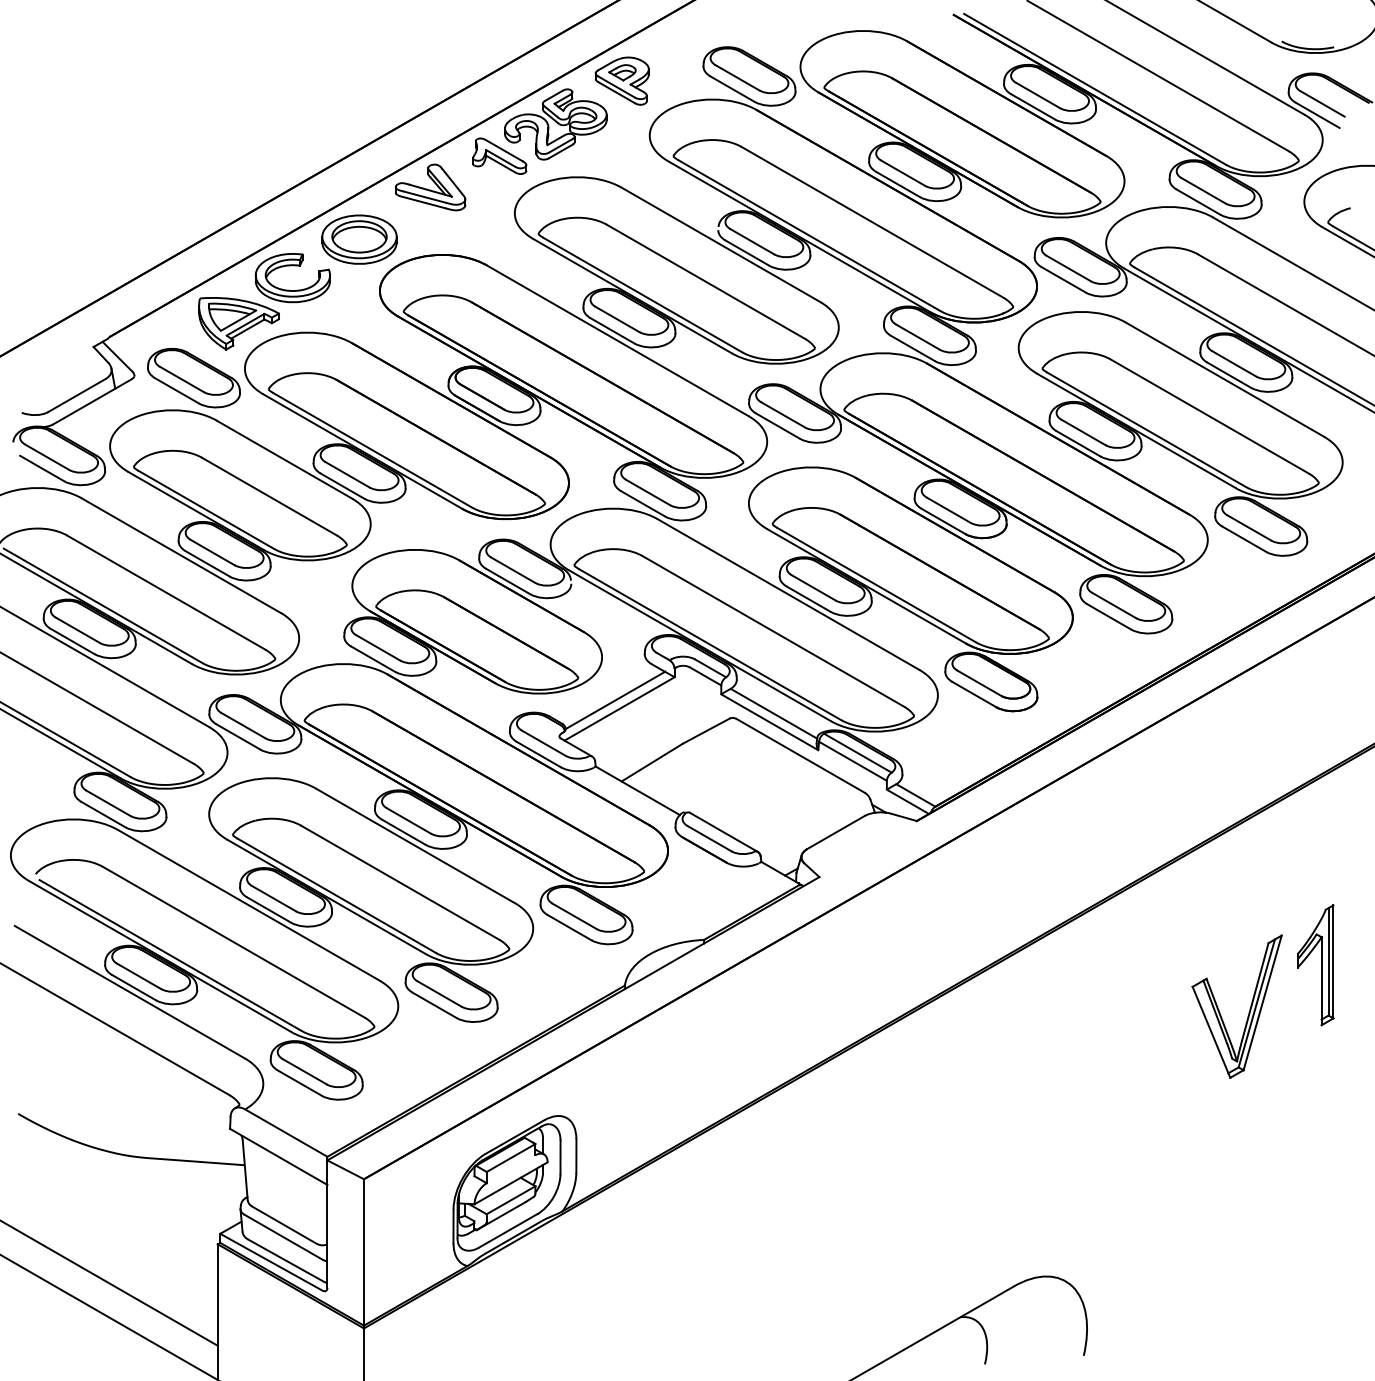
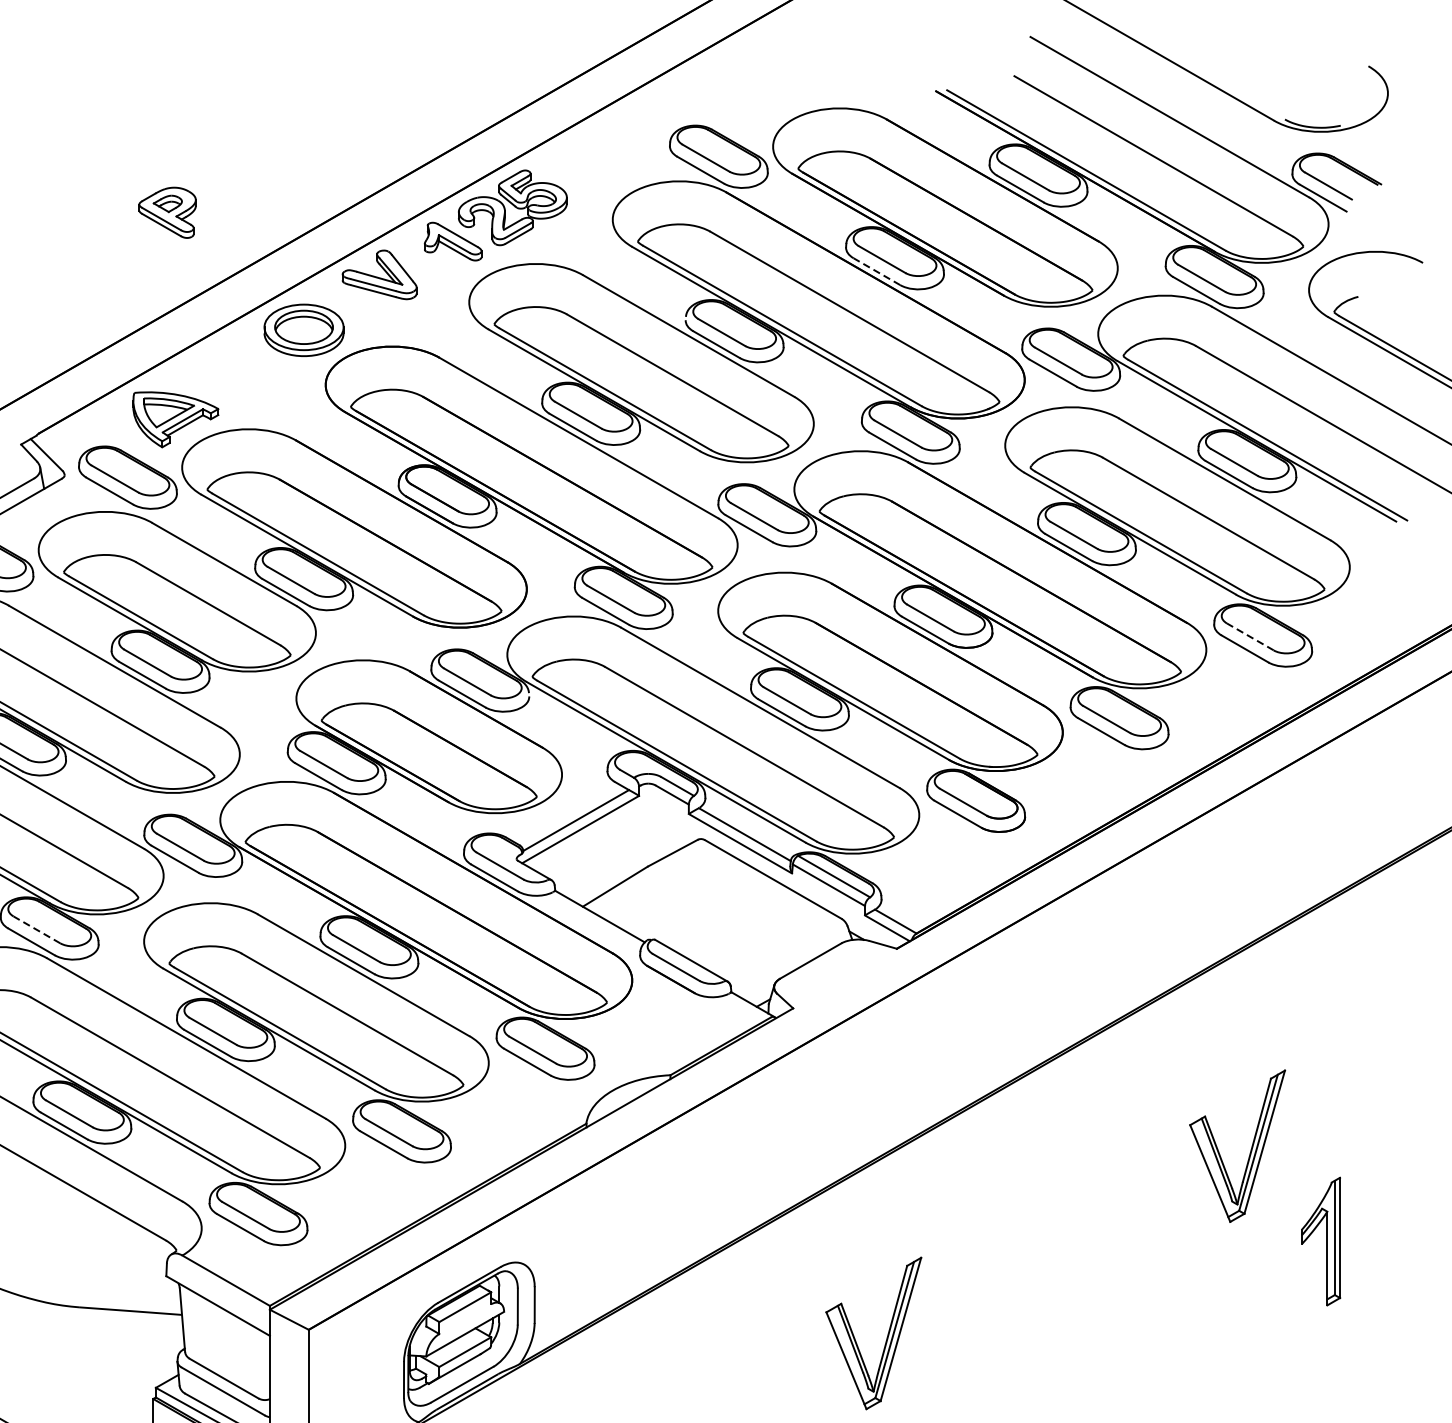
part: (621, 80) -> (166, 212), moved
line: (897, 184) -> (876, 271), solid -> dashed
part: (289, 289) -> (229, 383), removed
line: (1248, 527) -> (1249, 636), solid -> dashed
line: (107, 803) -> (35, 930), solid -> dashed
part: (1315, 965) -> (1320, 1241), moved
part: (907, 1184) -> (886, 1335), added

